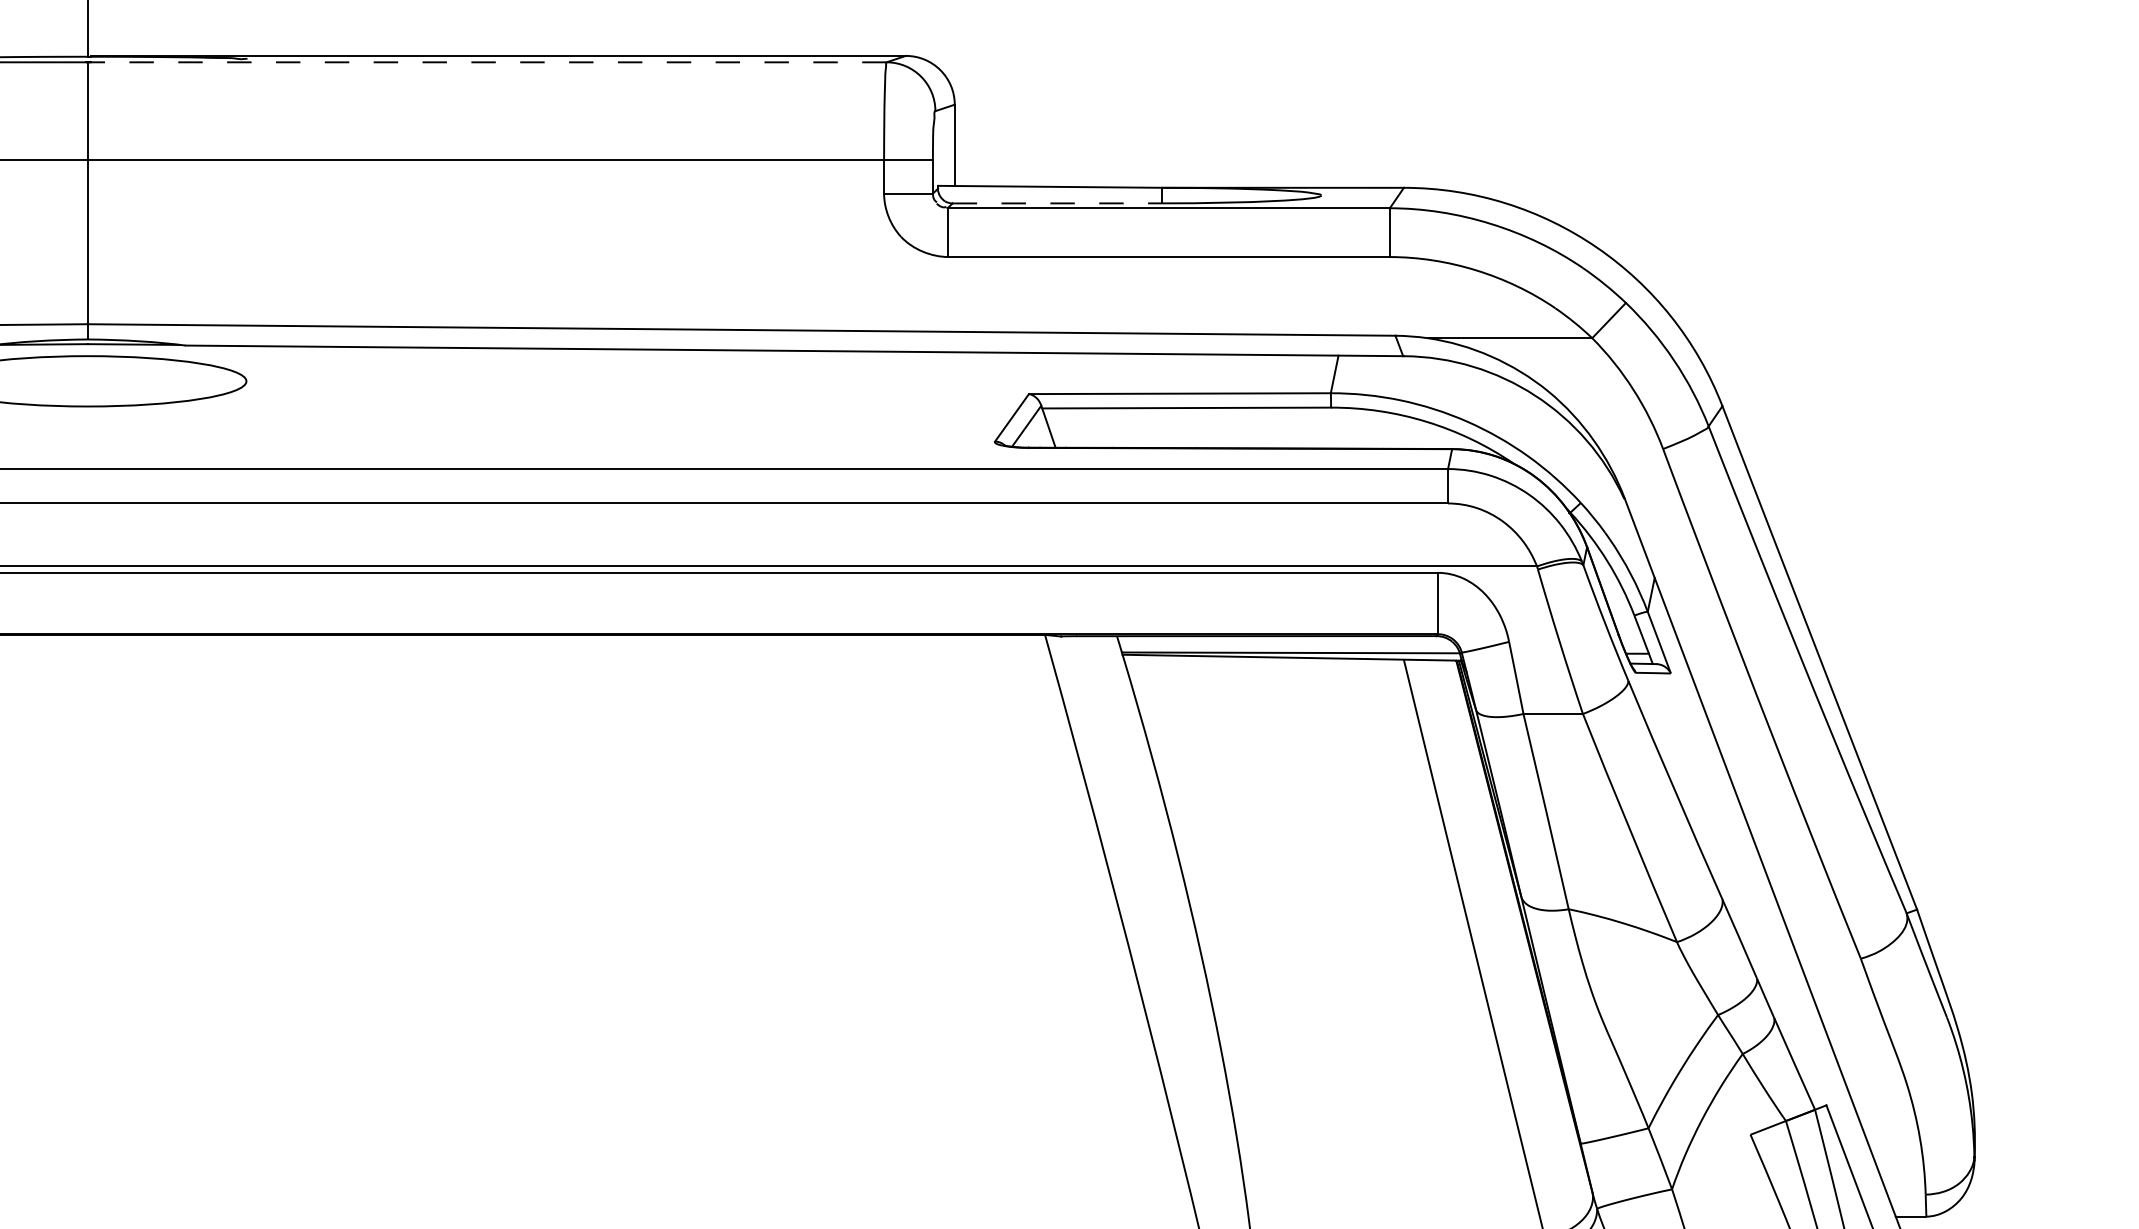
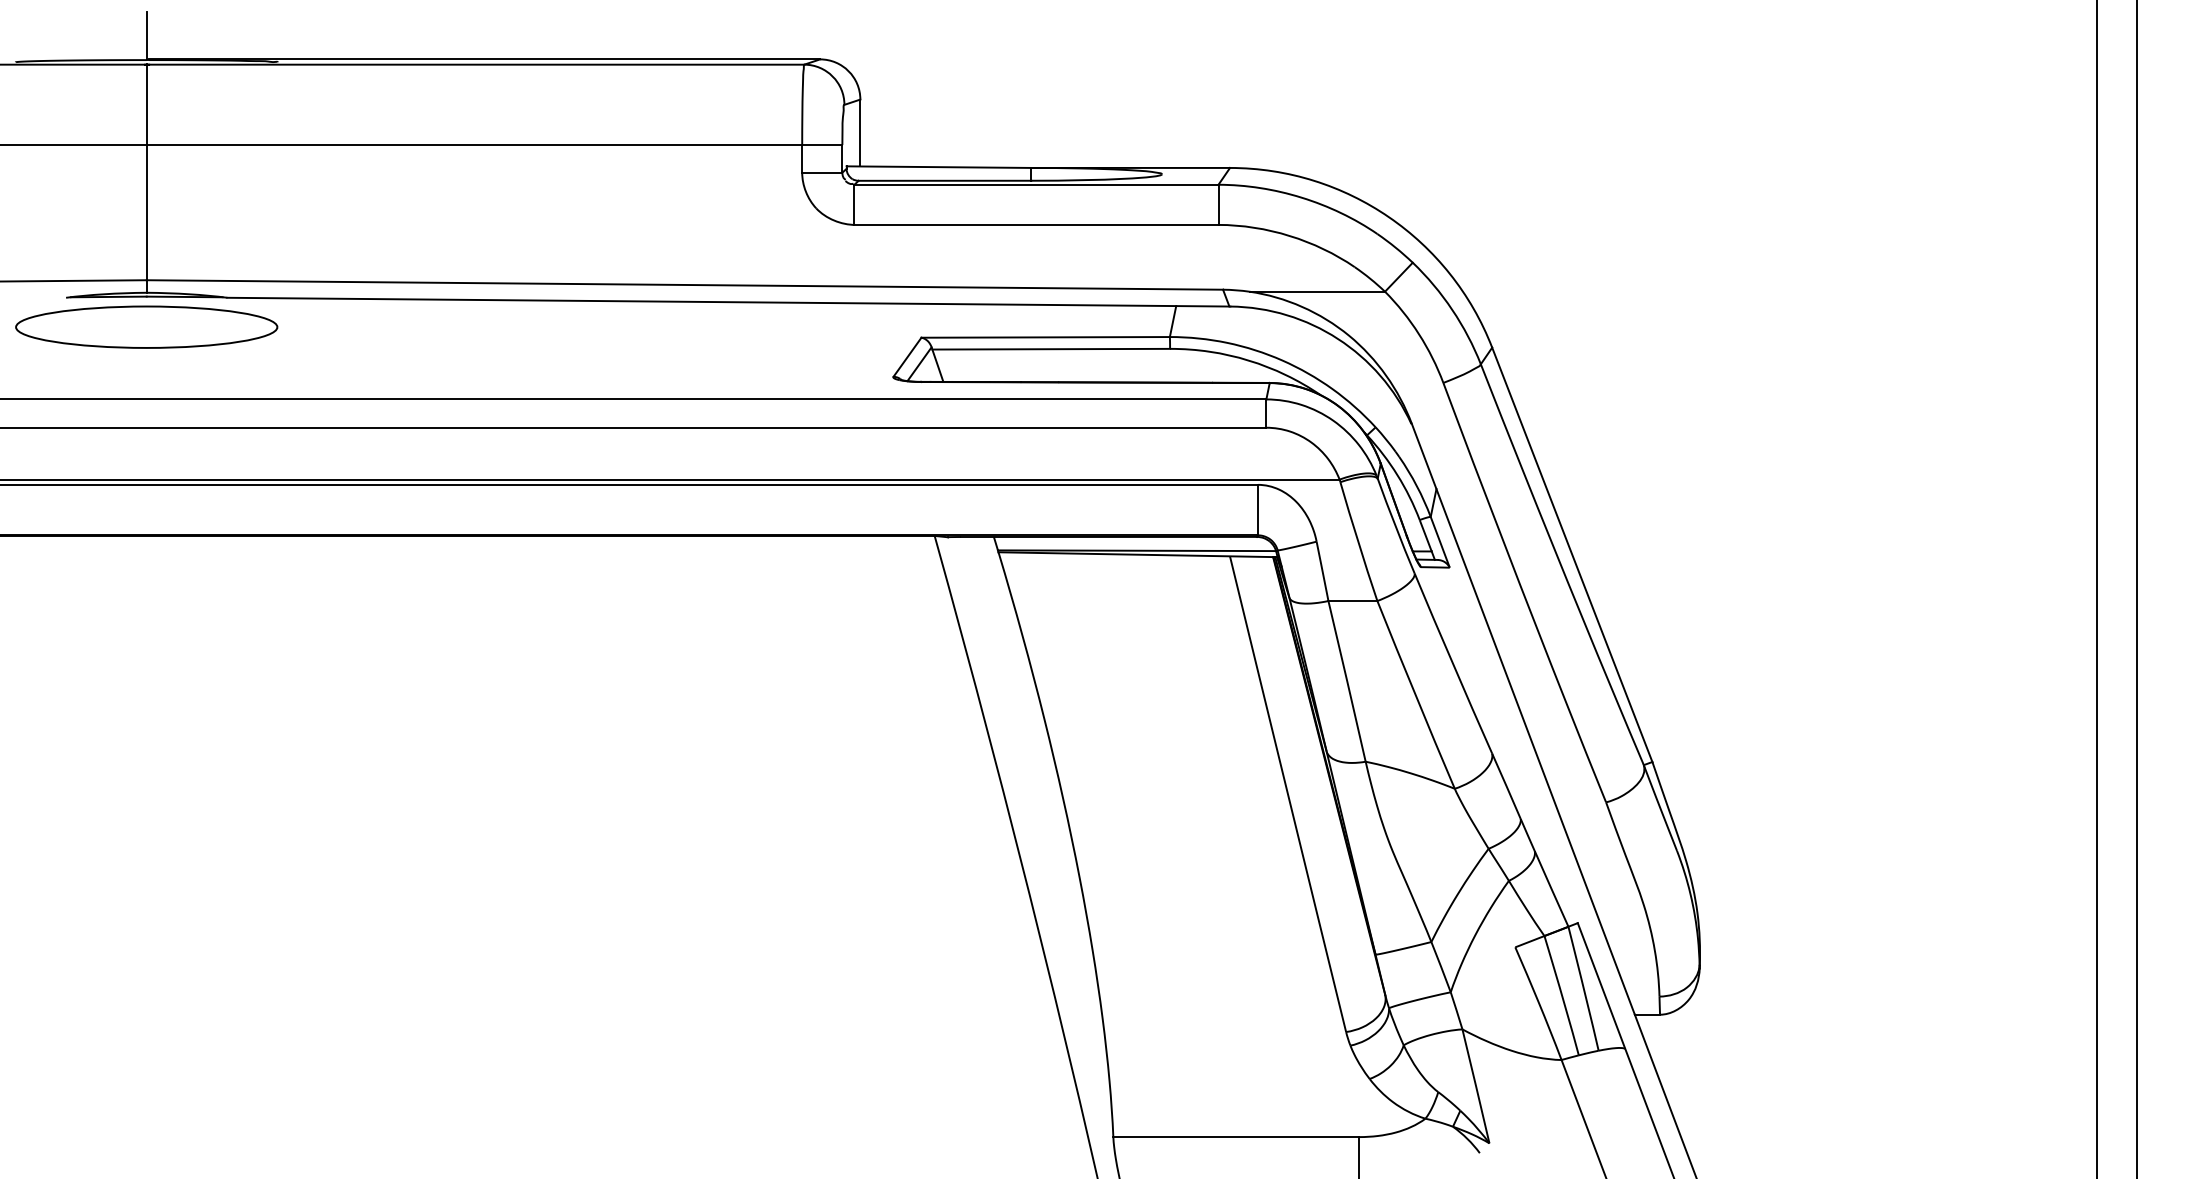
line: (485, 62) -> (474, 64), dashed -> solid
line: (1058, 203) -> (945, 180), dashed -> solid

